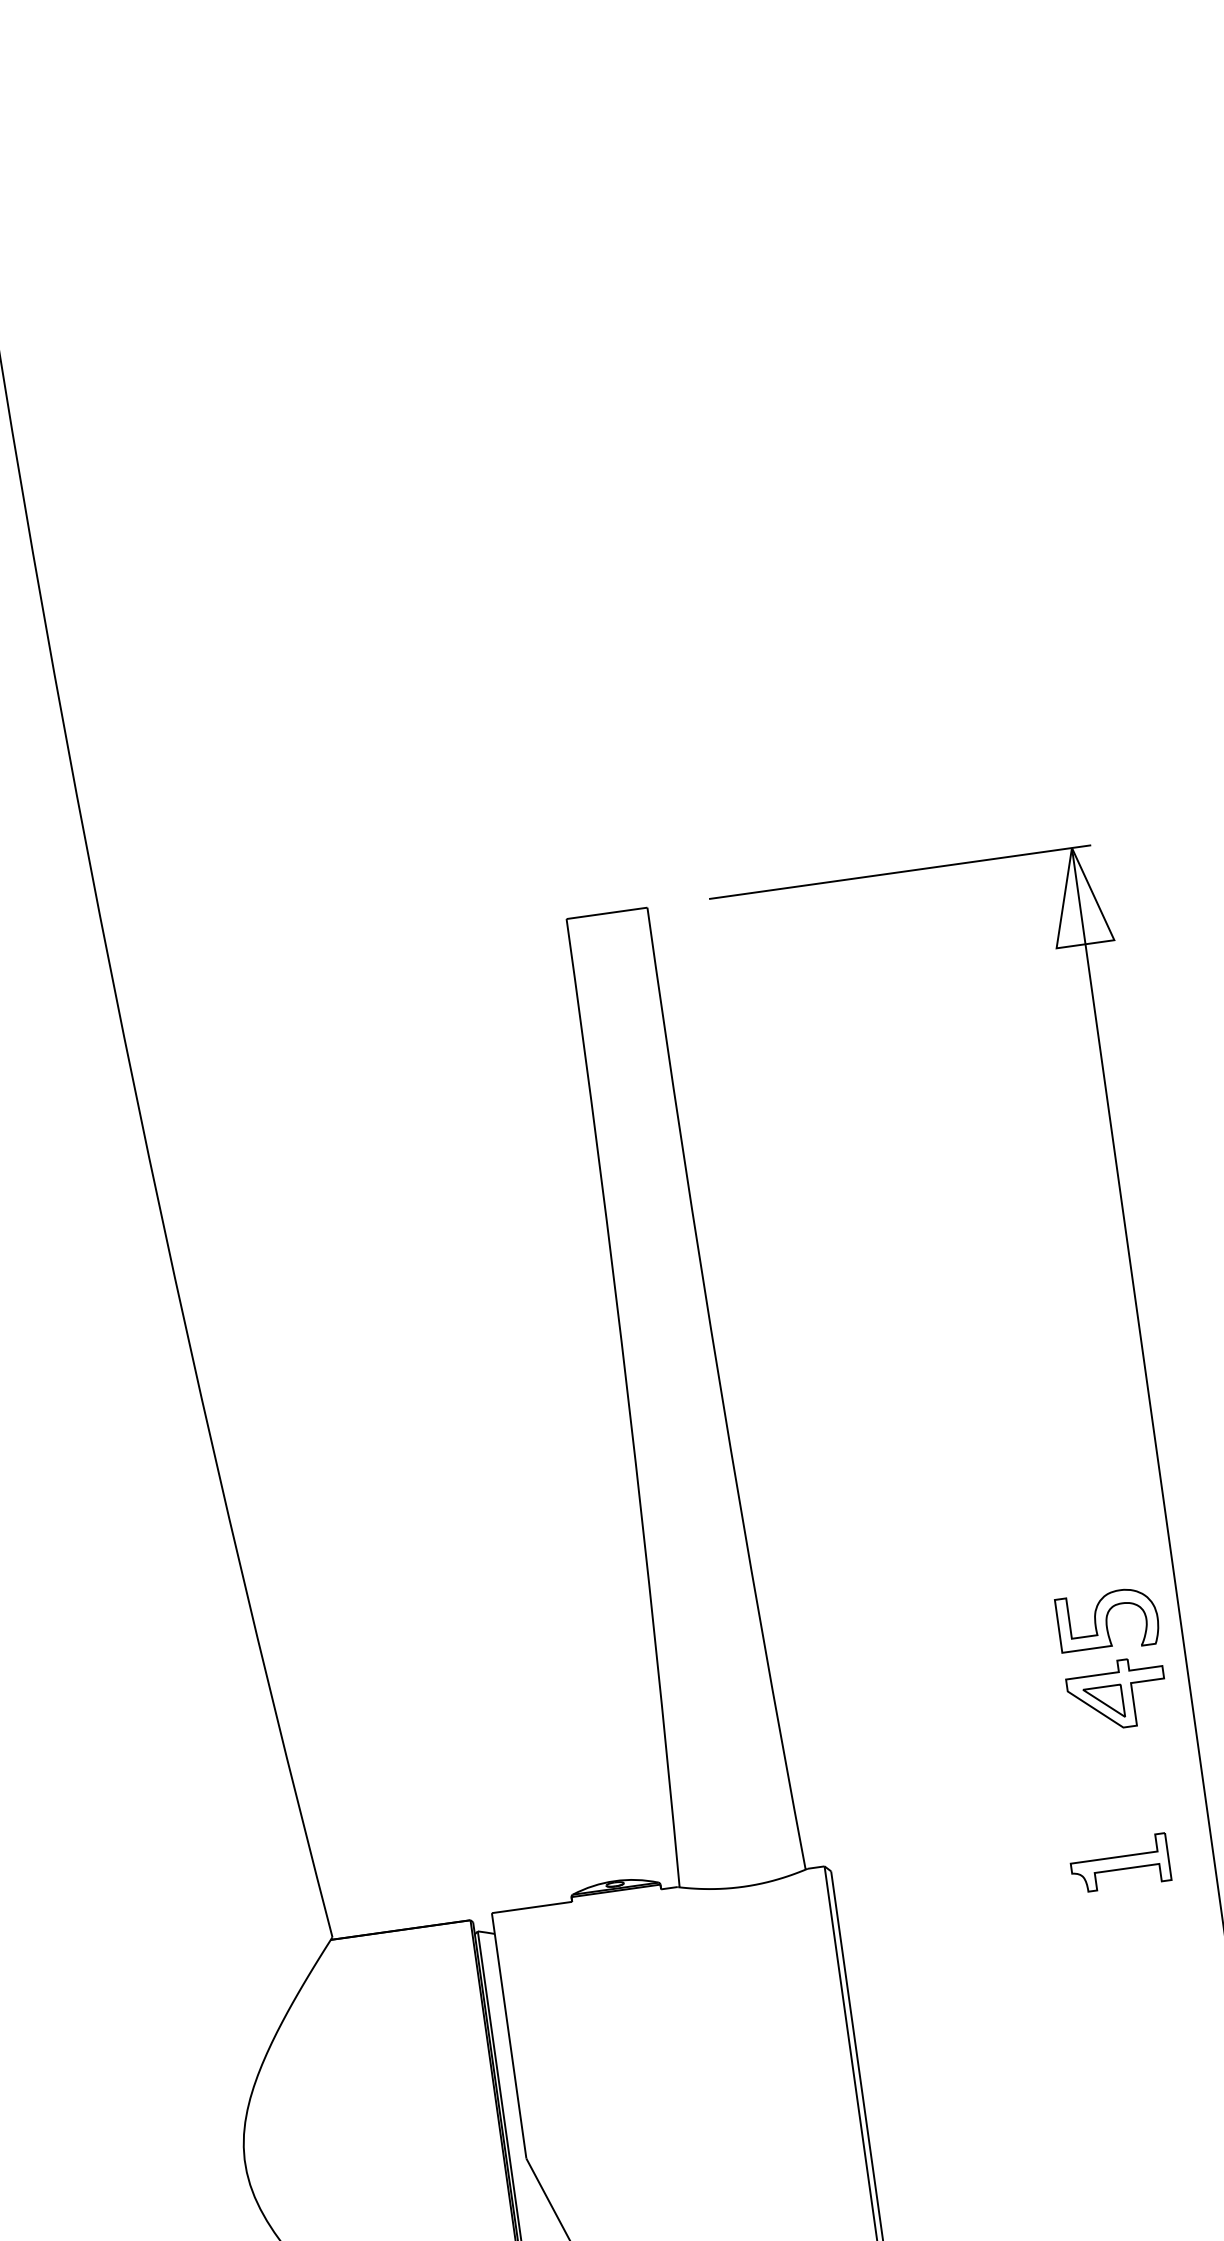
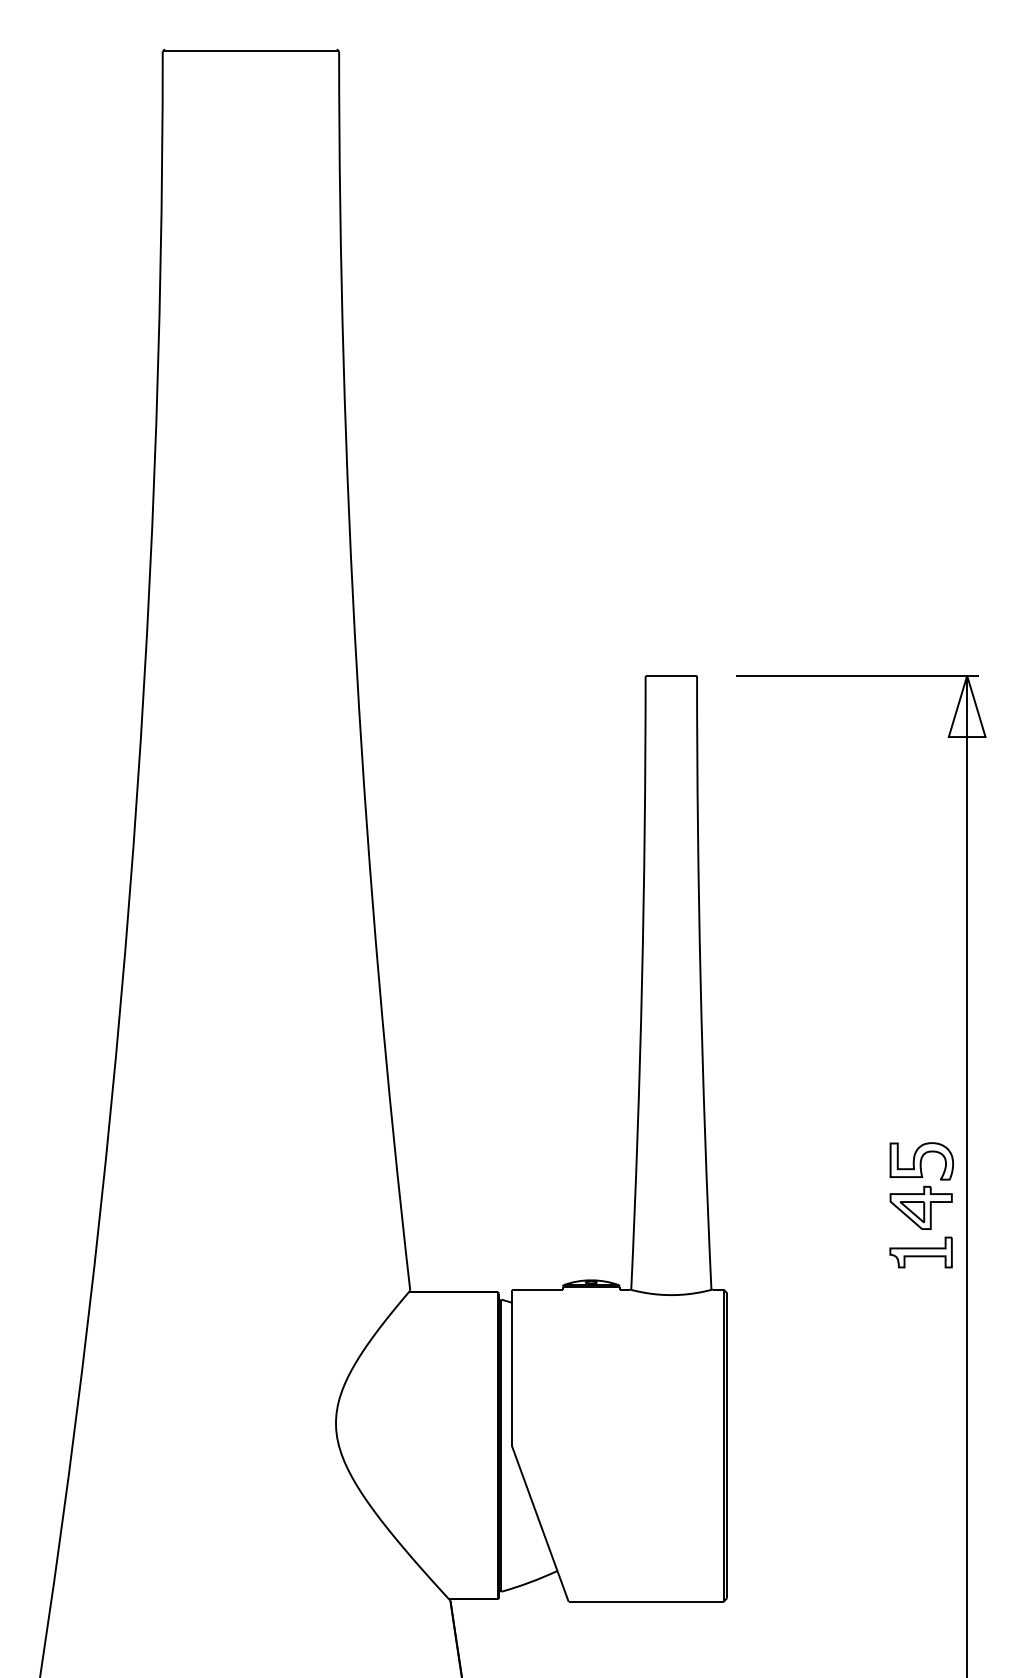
part: (1119, 1863) -> (920, 1252), moved

